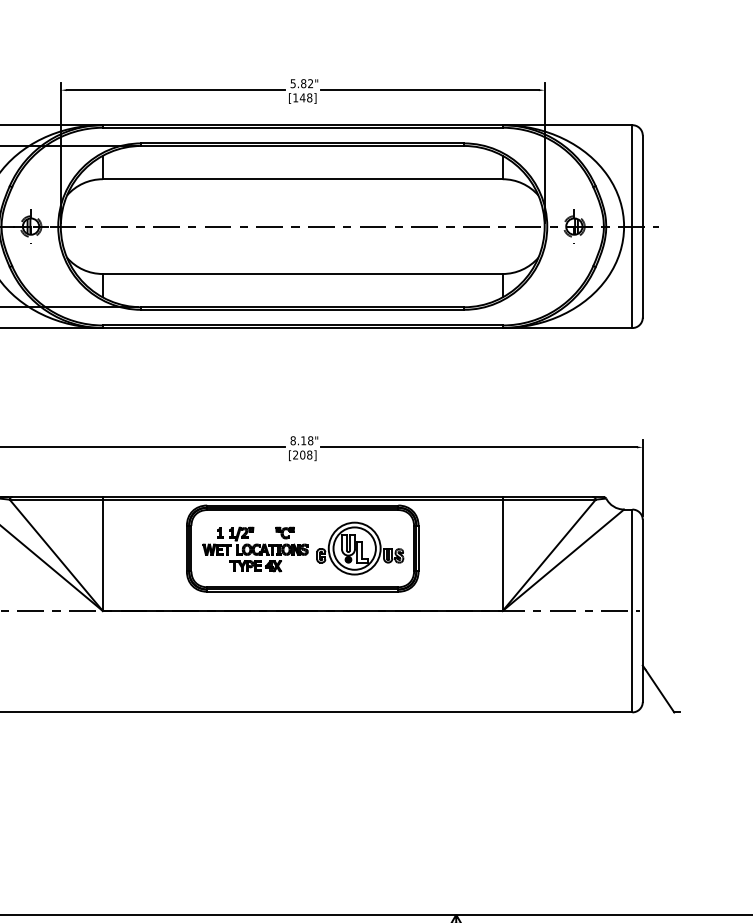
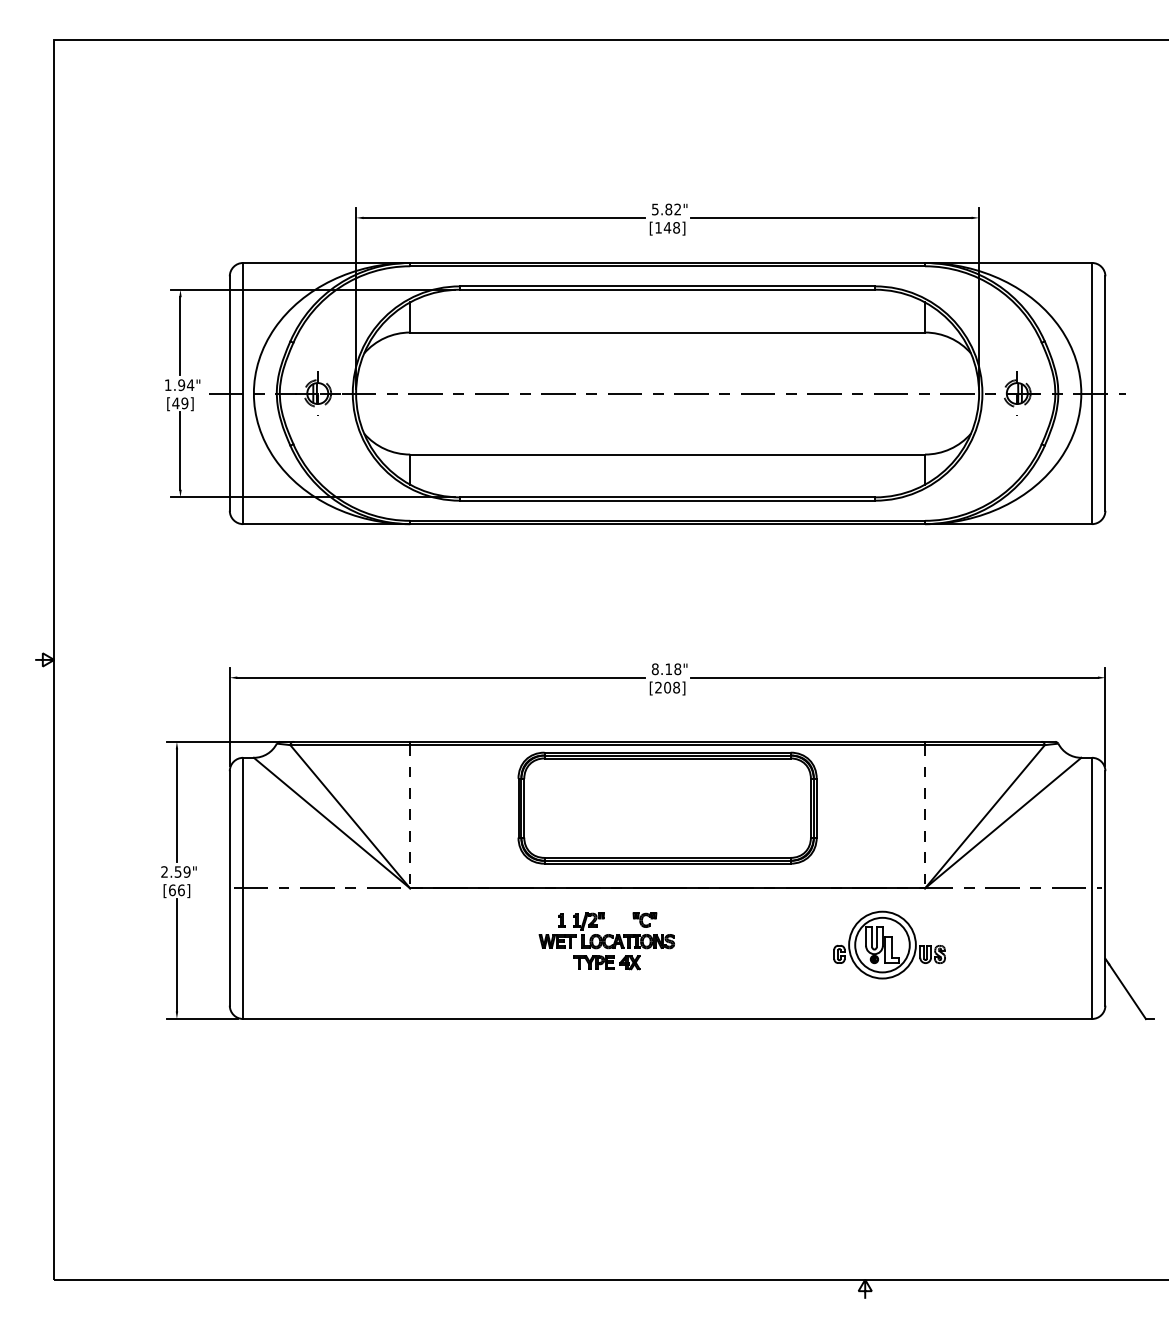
part: (360, 548) -> (889, 944), moved
part: (255, 549) -> (606, 941), moved
line: (103, 555) -> (410, 816), solid -> dashed
line: (503, 555) -> (925, 816), solid -> dashed

